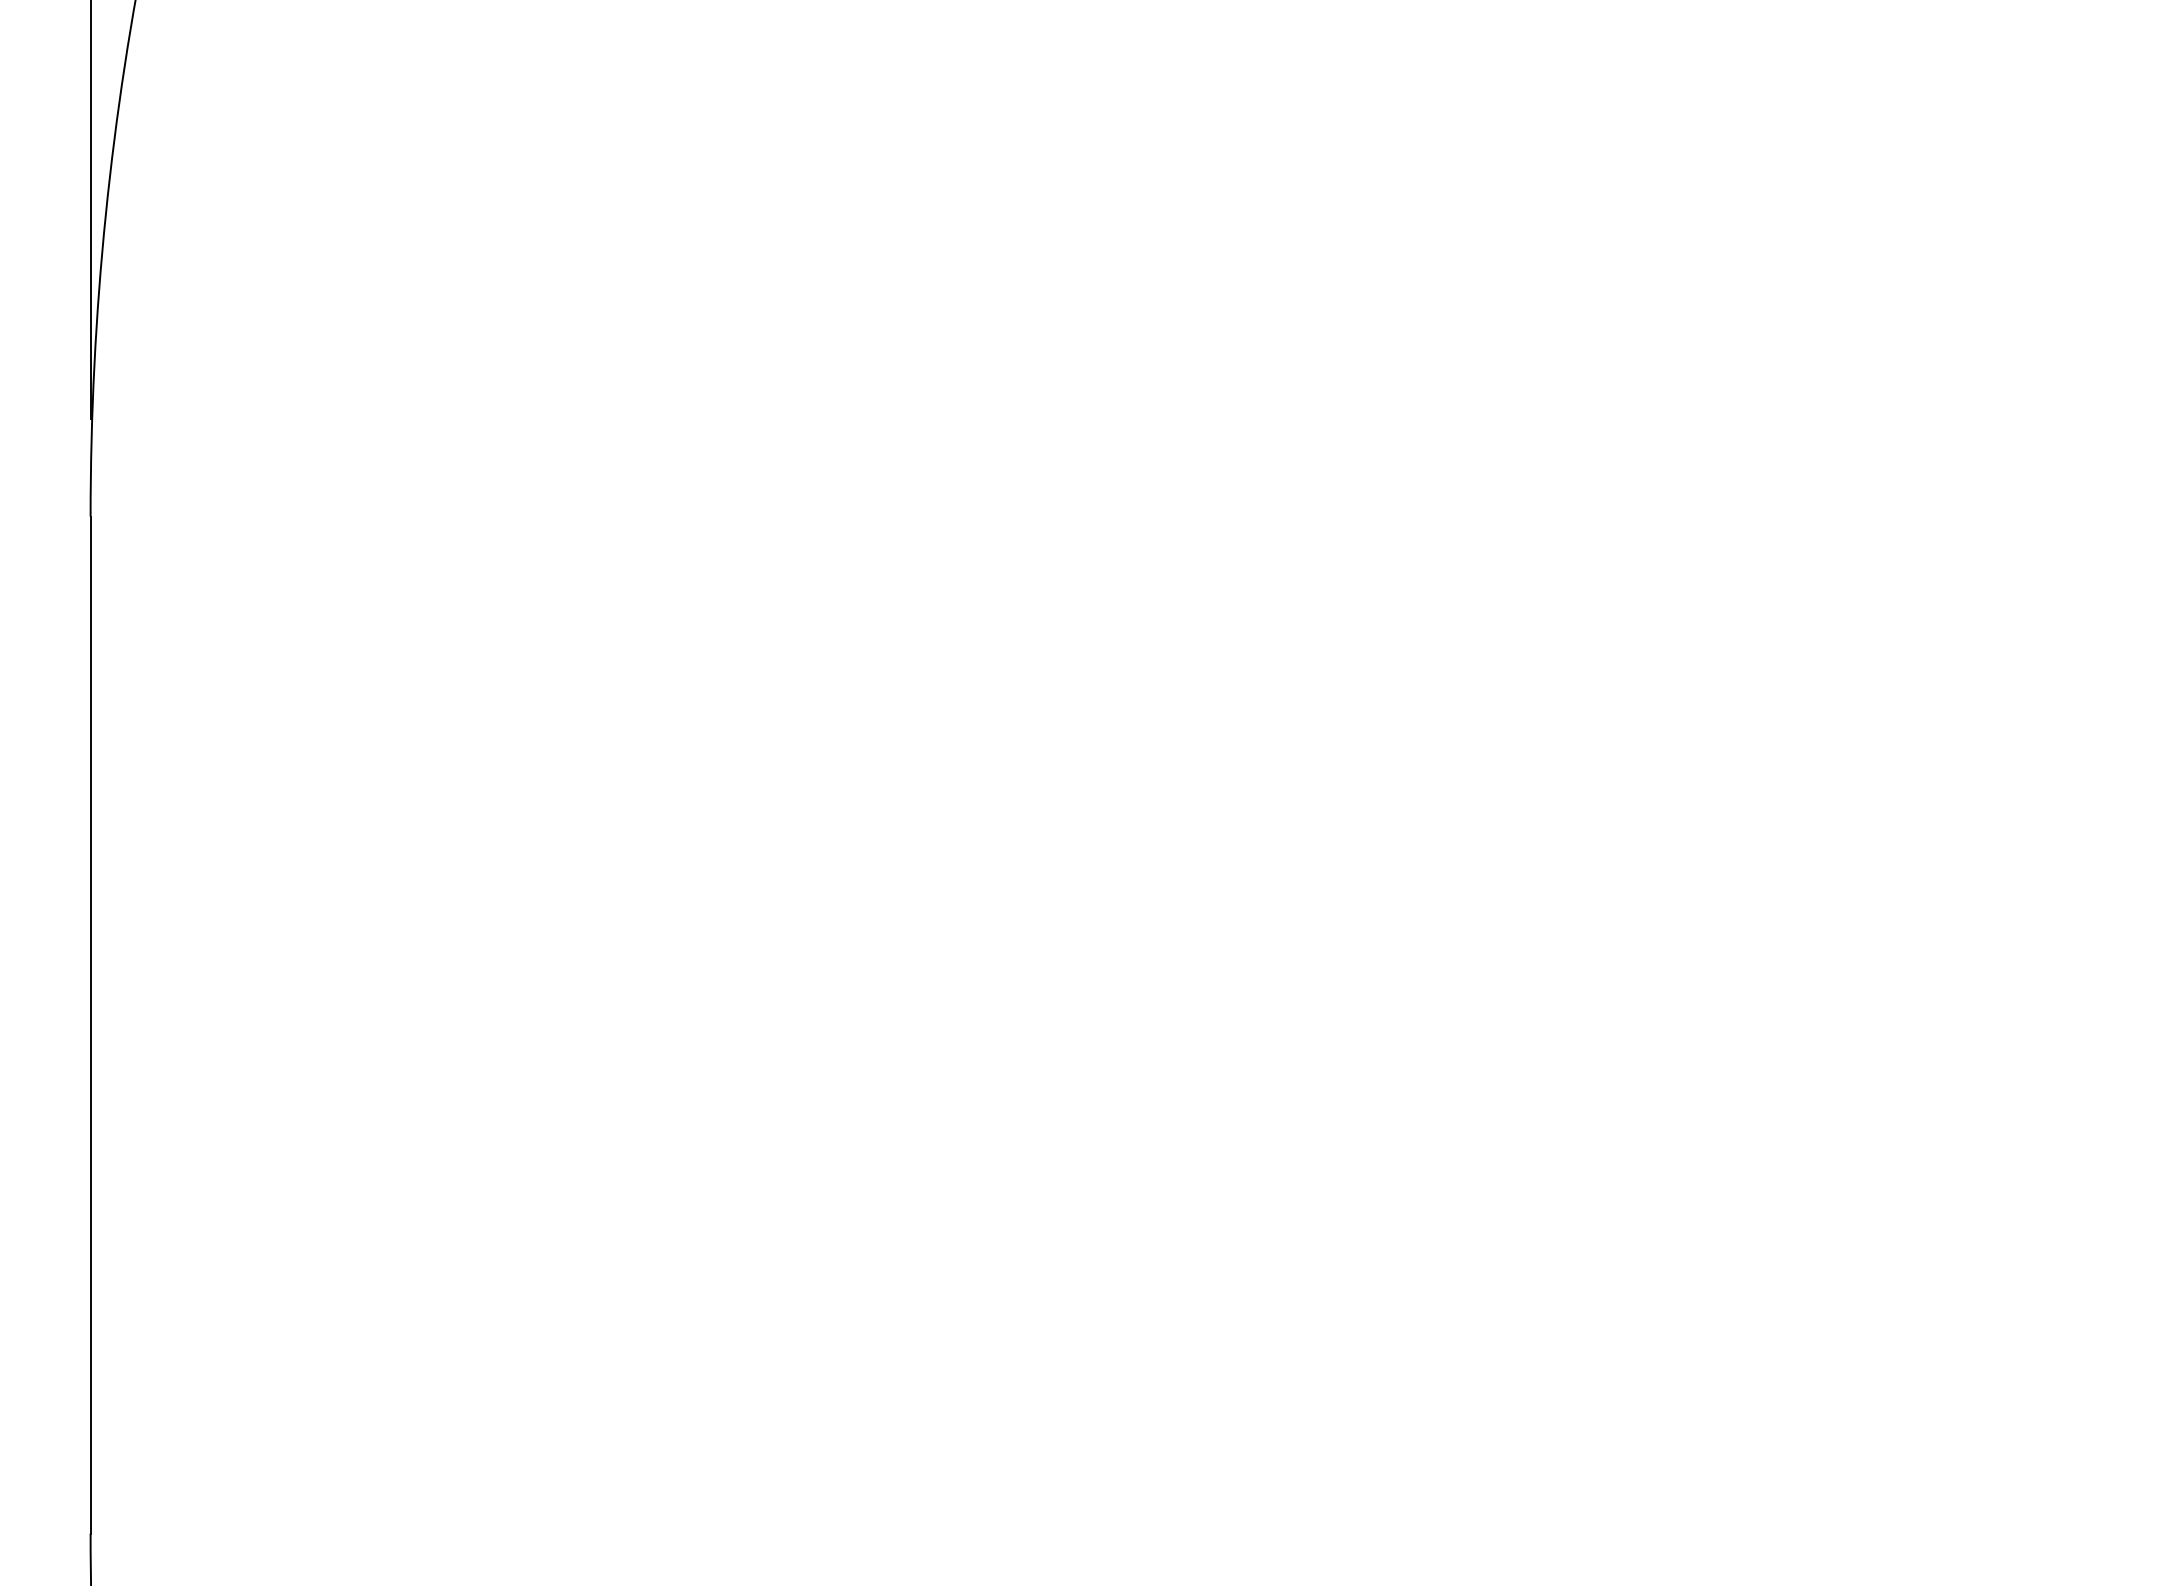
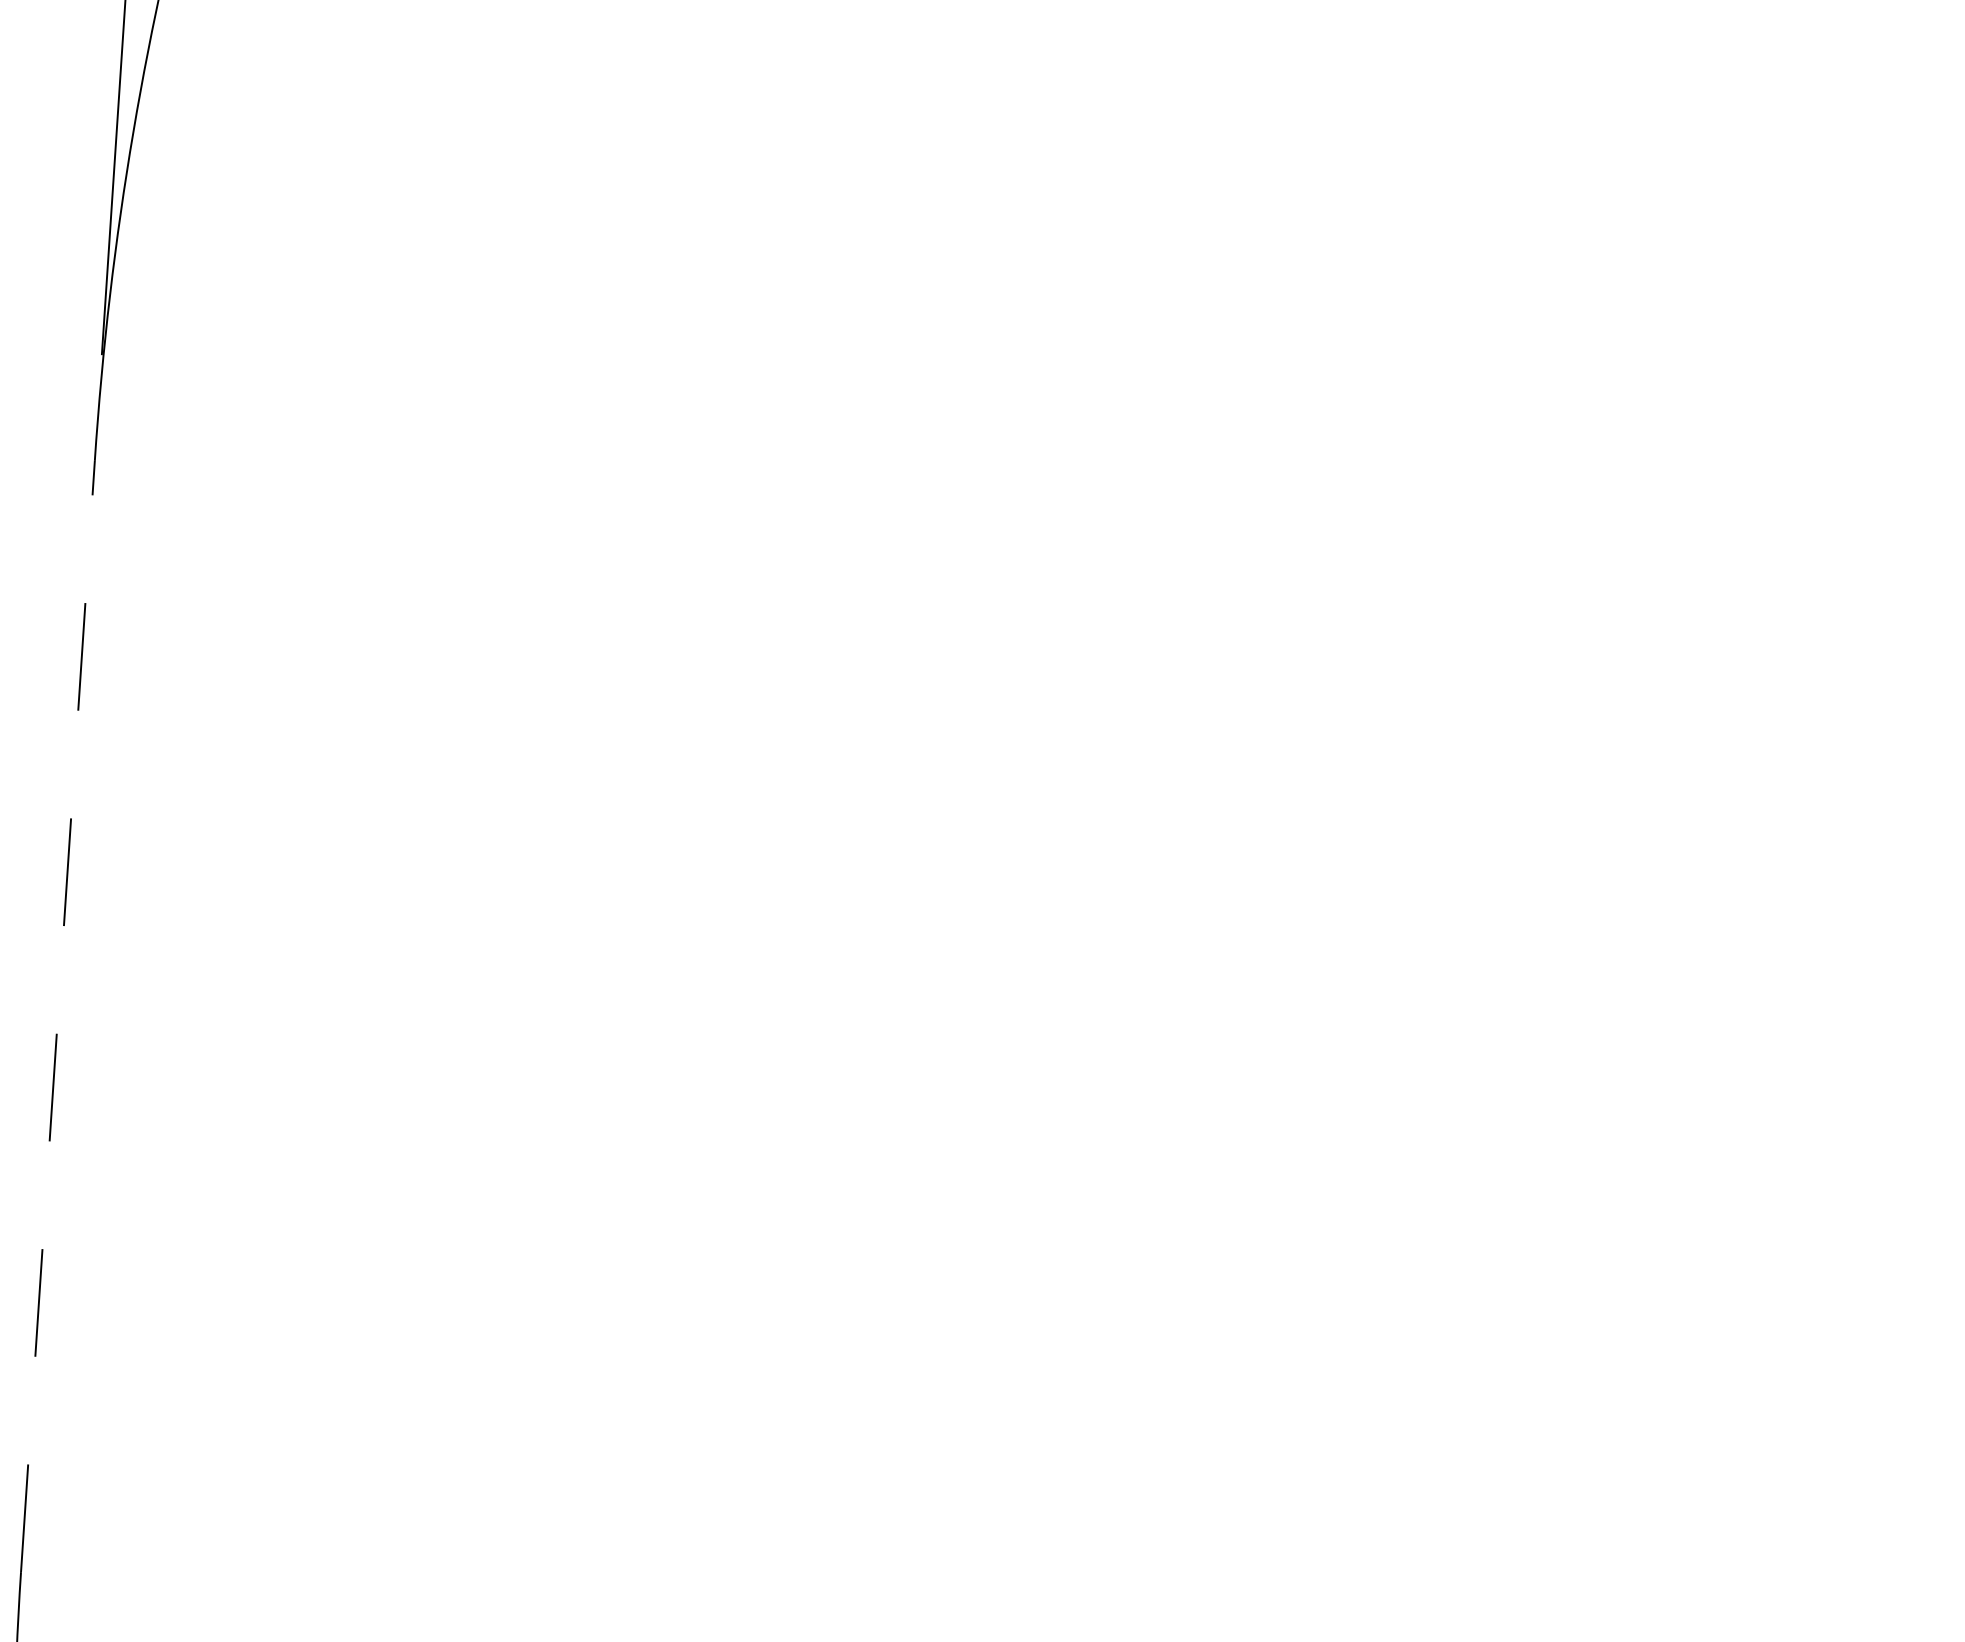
line: (90, 1025) -> (57, 1016), solid -> dashed

